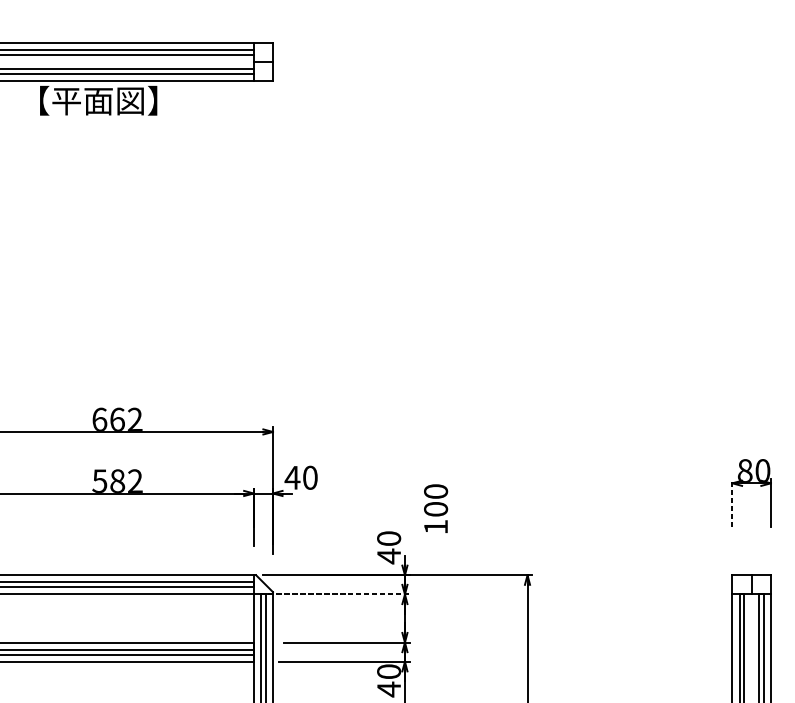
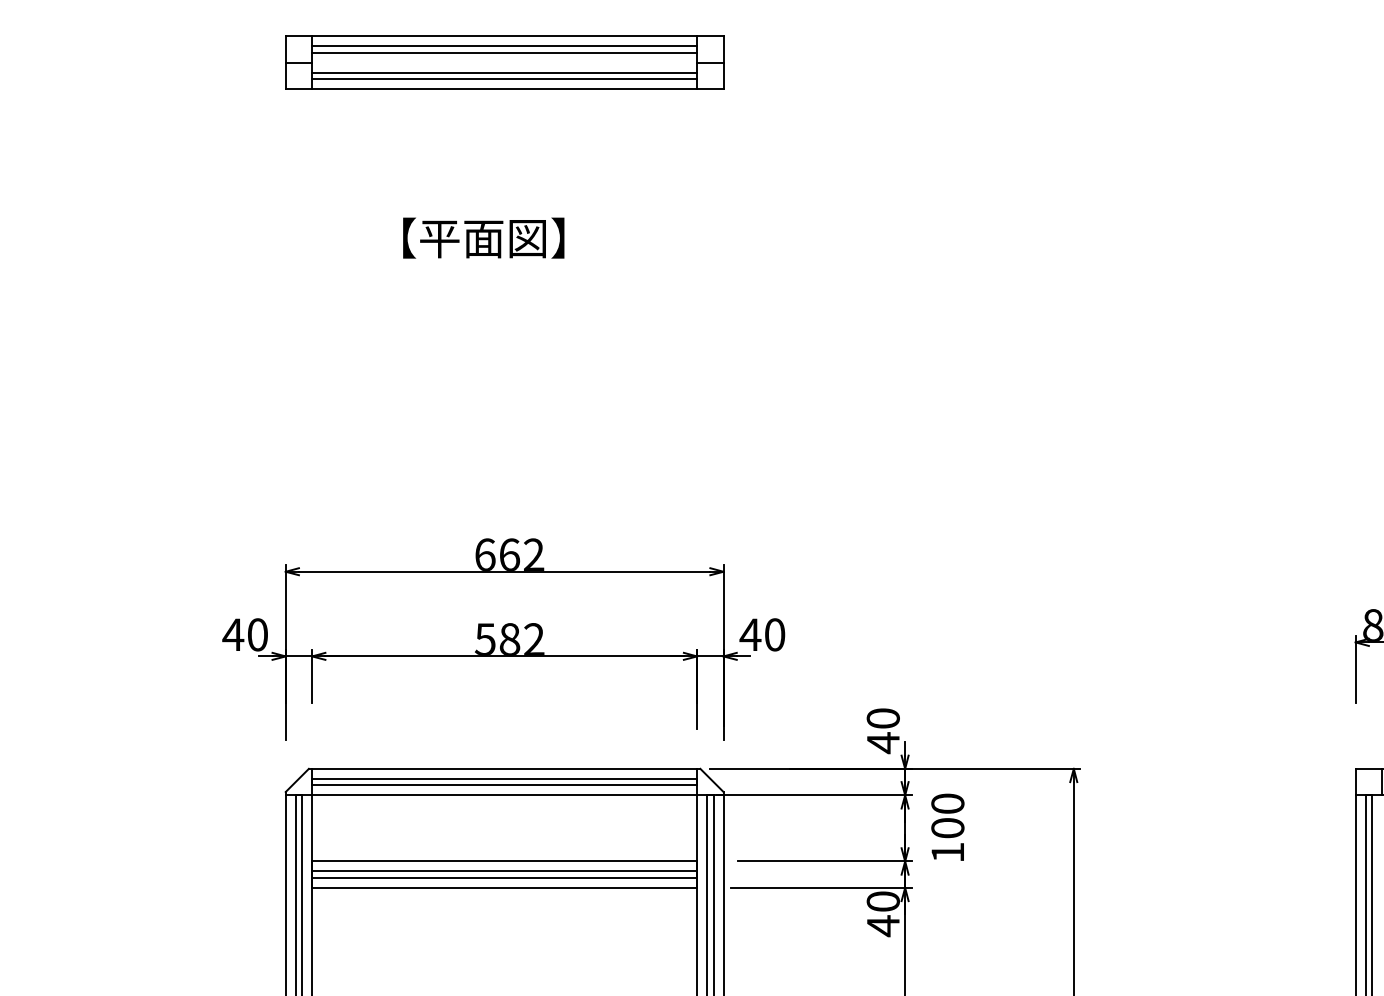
text: (98, 100) -> (483, 237), moved
line: (732, 502) -> (1355, 668), dashed -> solid
text: (435, 508) -> (947, 826), moved
line: (339, 594) -> (815, 795), dashed -> solid

